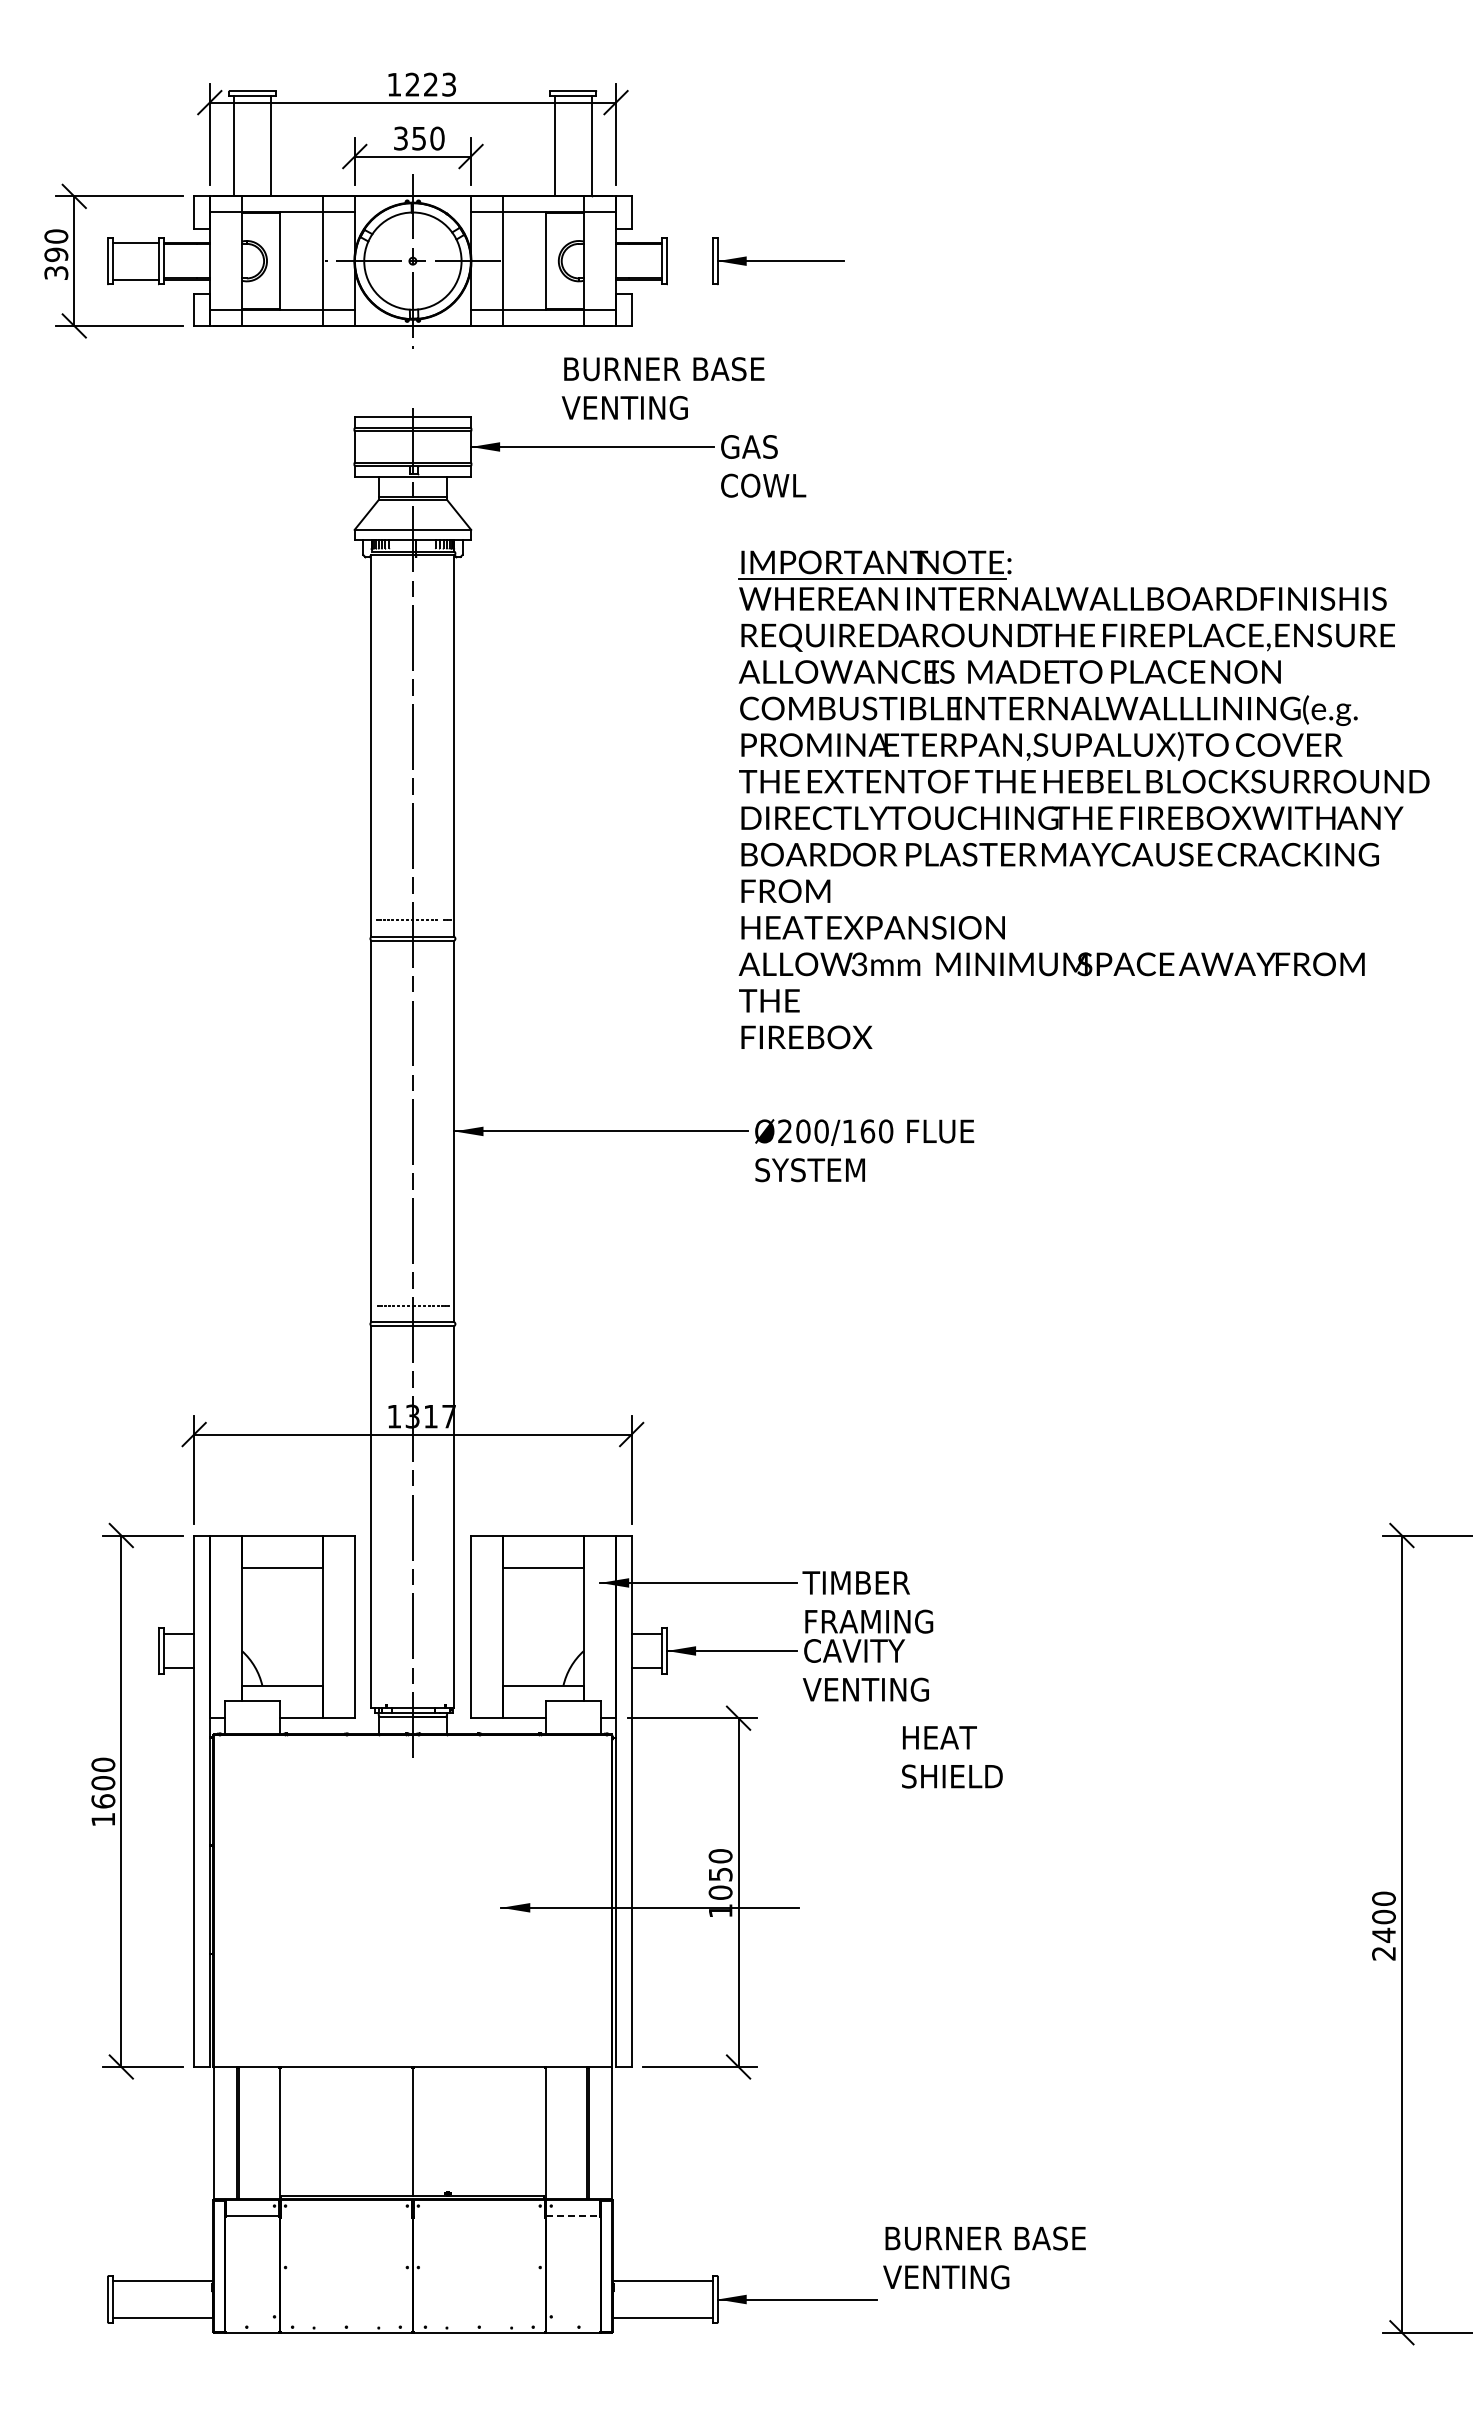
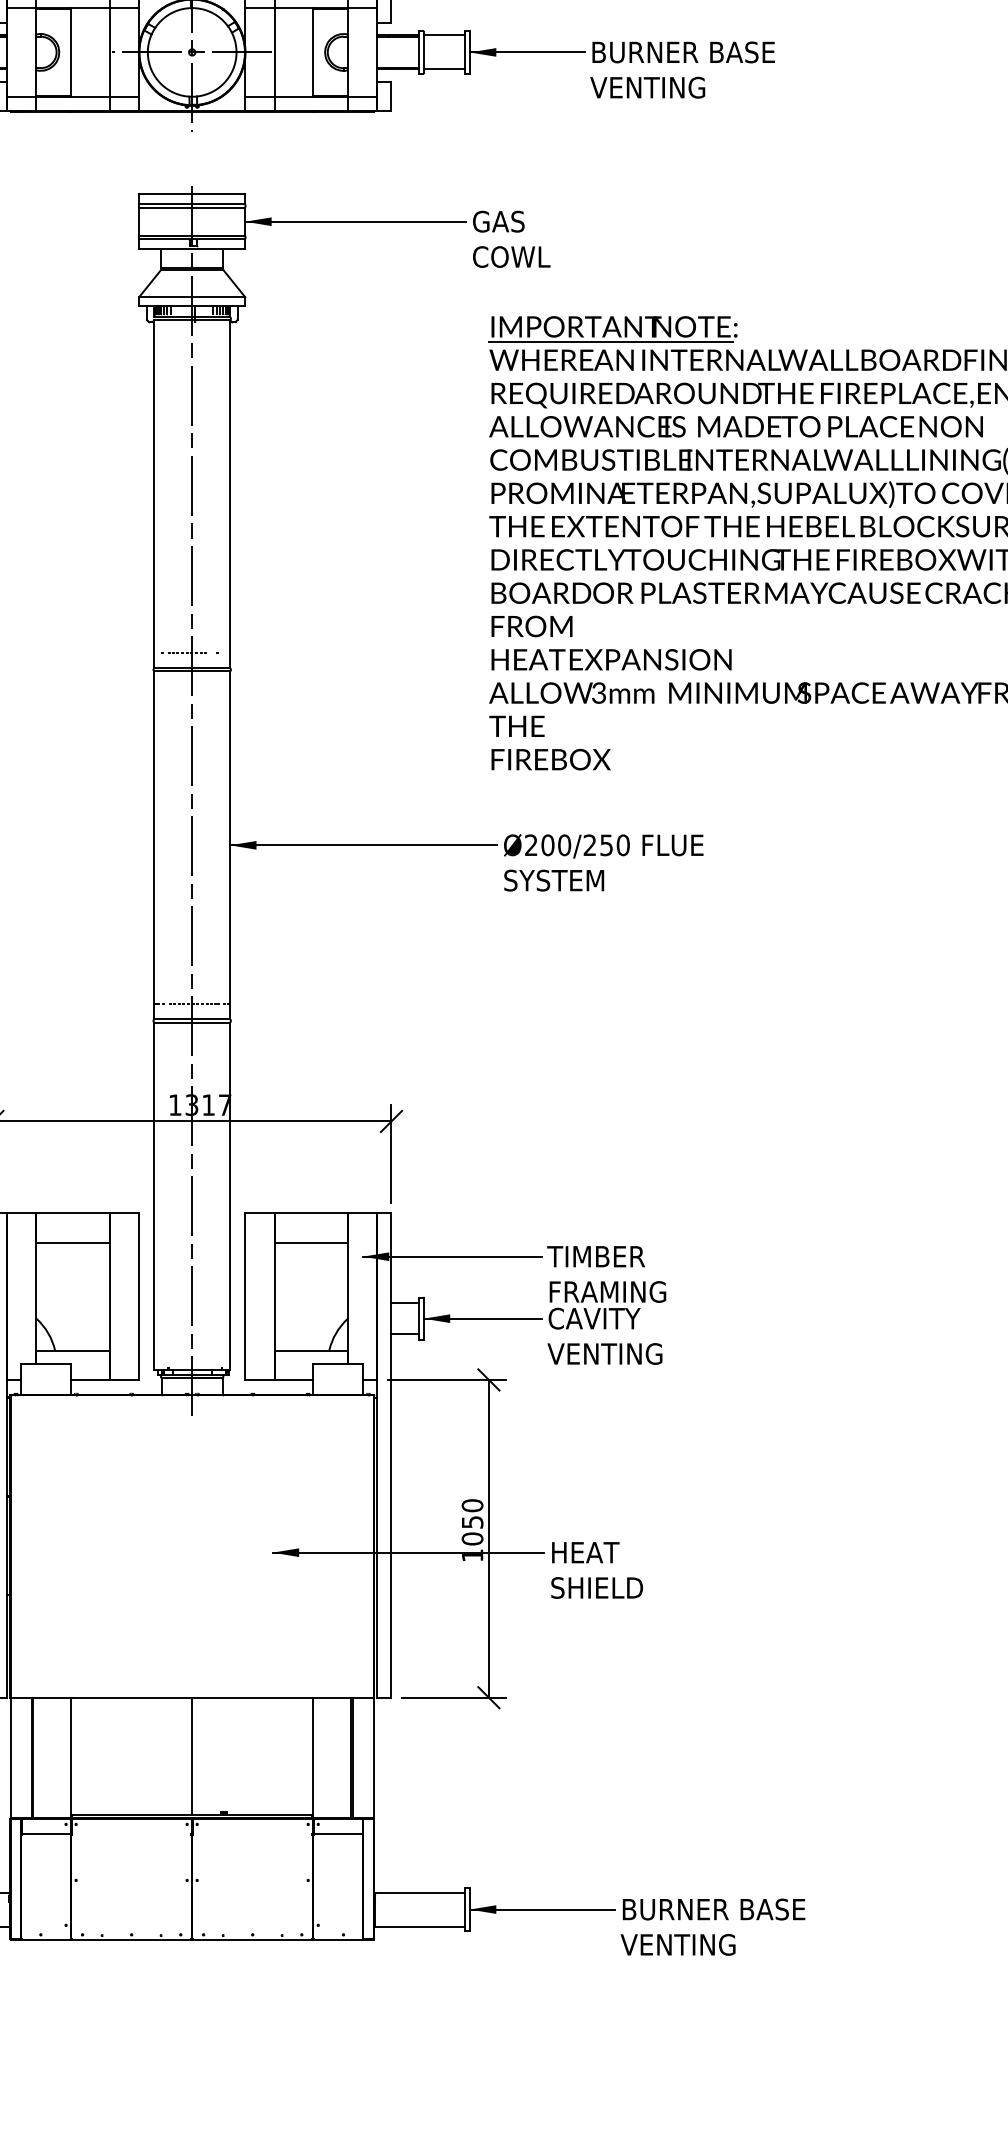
line: (689, 242) -> (444, 35), added
line: (689, 279) -> (444, 69), added
text: (662, 388) -> (681, 70), moved
text: (858, 1131) -> (598, 845), Ø200/160 -> Ø200/250
text: (952, 1757) -> (597, 1570), moved
line: (573, 2216) -> (338, 1833), dashed -> solid
text: (984, 2257) -> (712, 1926), moved

